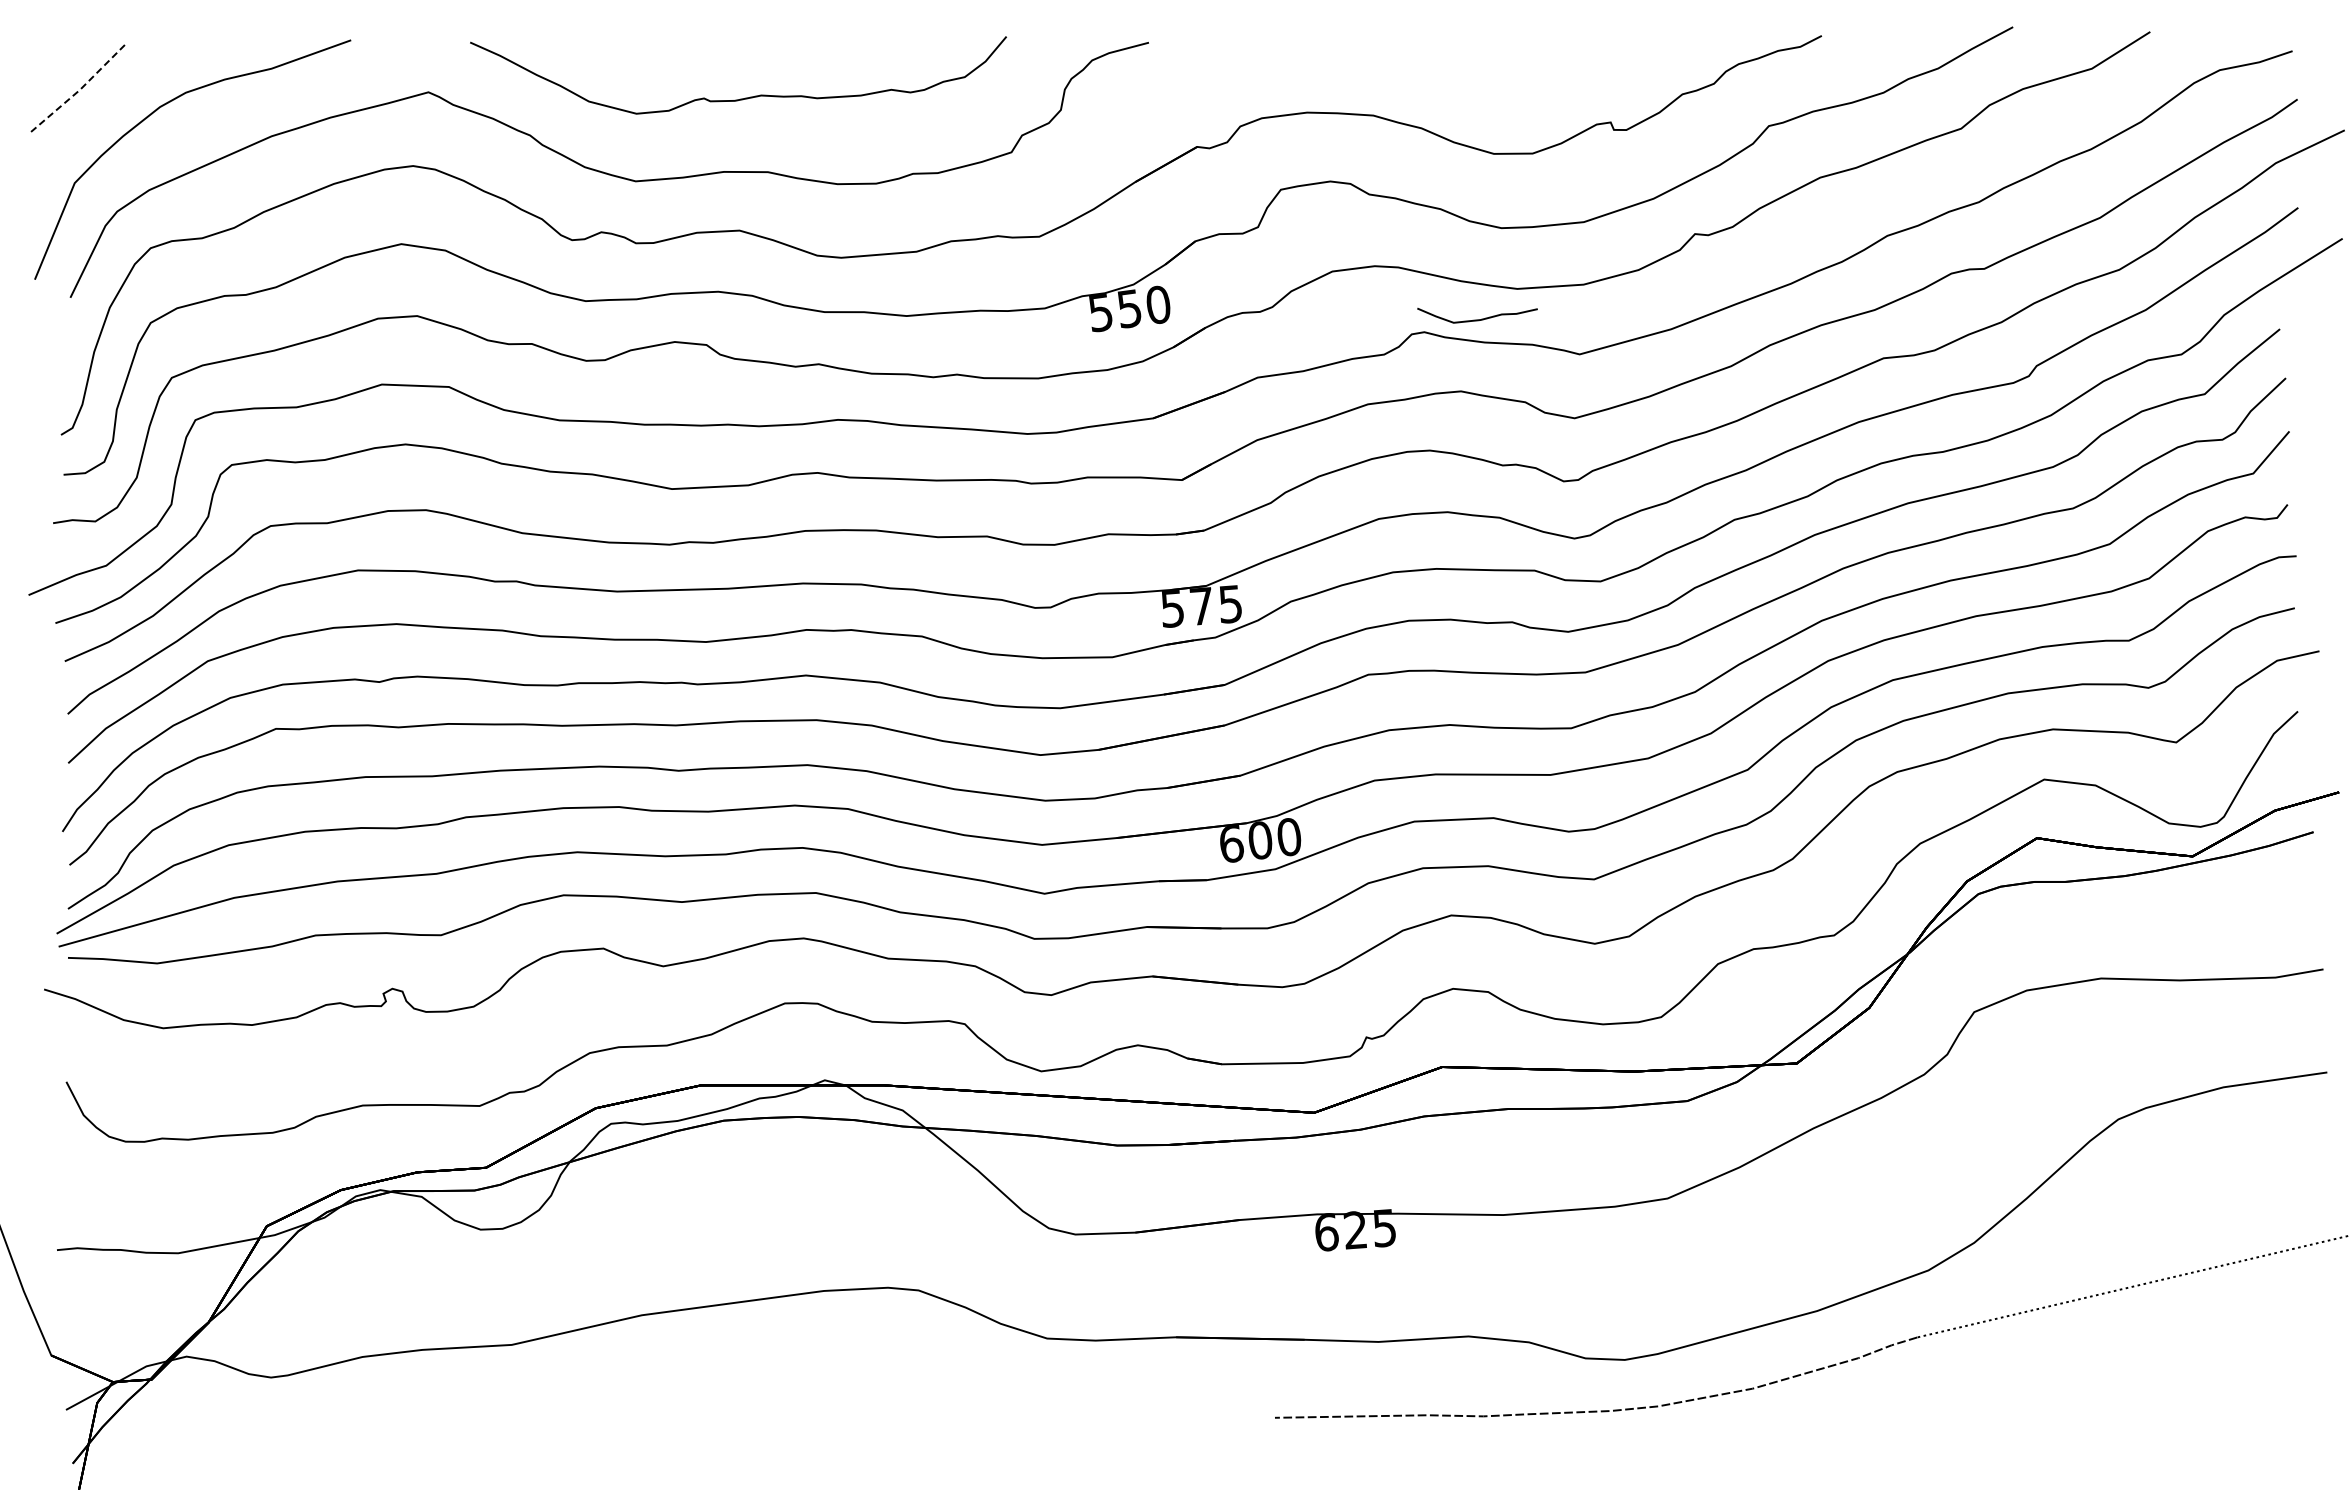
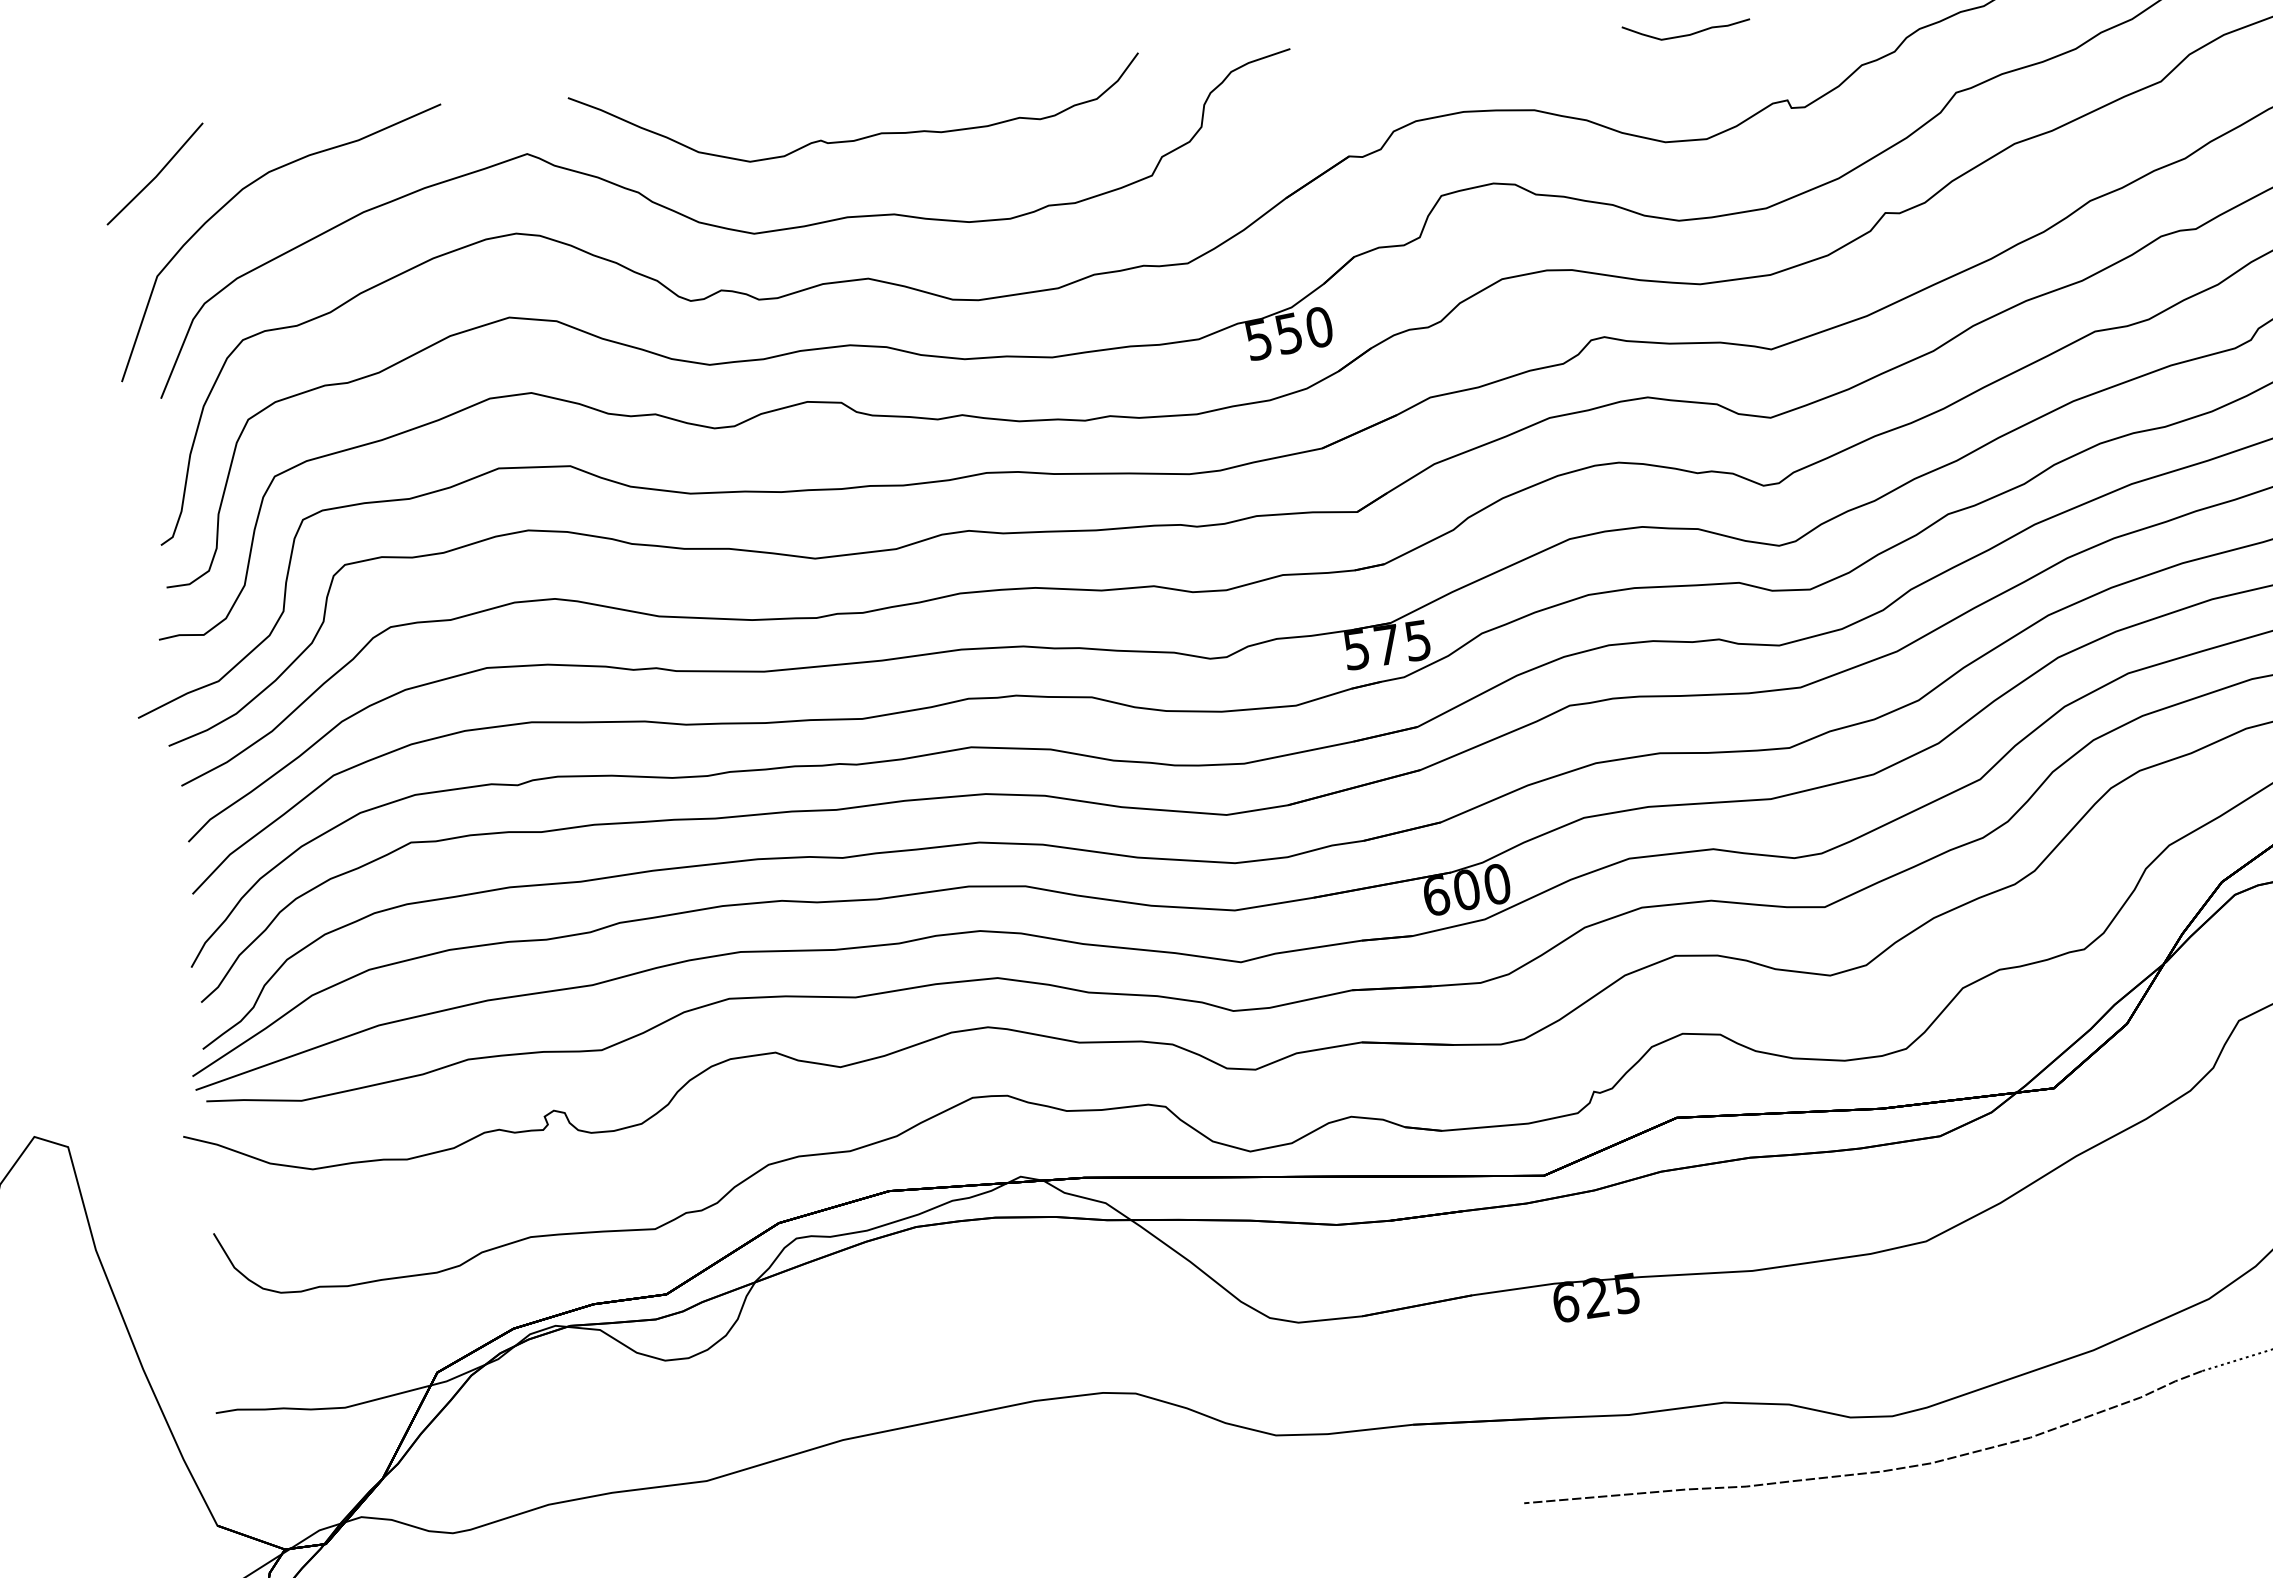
line: (80, 89) -> (156, 176), dashed -> solid
curve: (1477, 319) -> (1686, 34), moved

